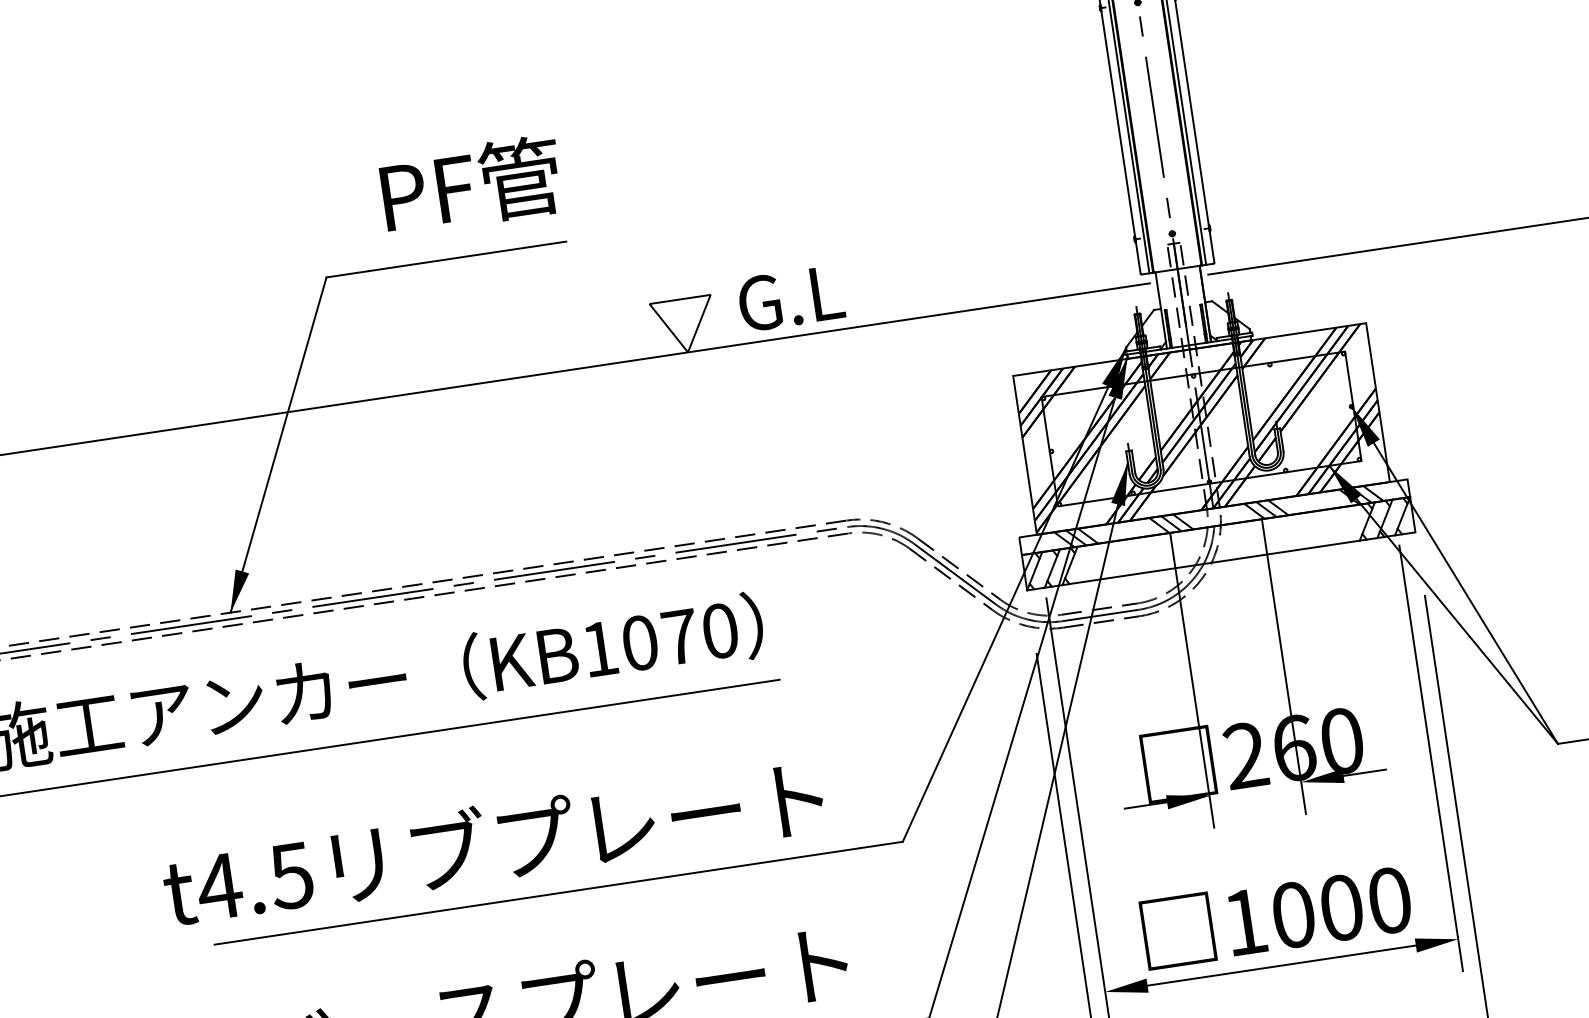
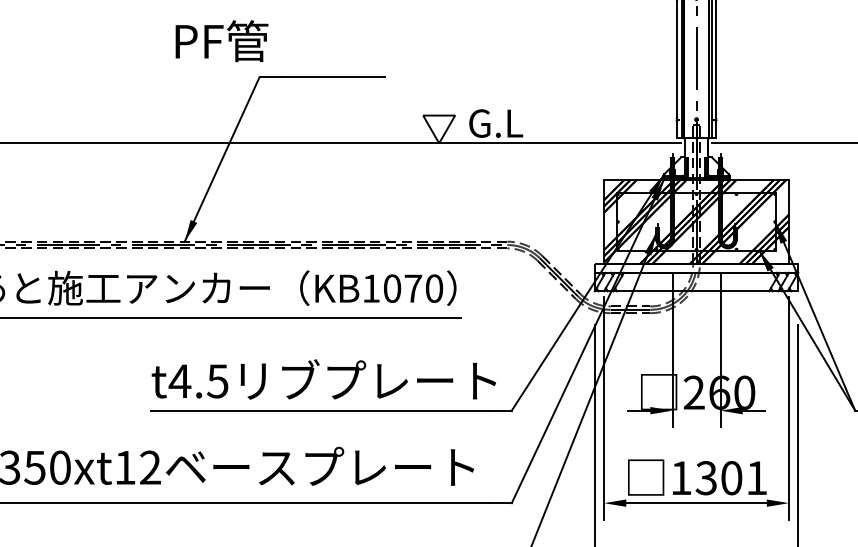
text: (470, 186) -> (221, 41), moved
hatch: (1218, 515) -> (698, 267), removed
text: (492, 842) -> (323, 379), moved
text: (1341, 908) -> (731, 478), 1000 -> 1301

